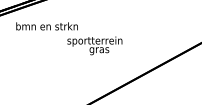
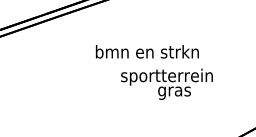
text: (46, 26) -> (146, 52), moved

